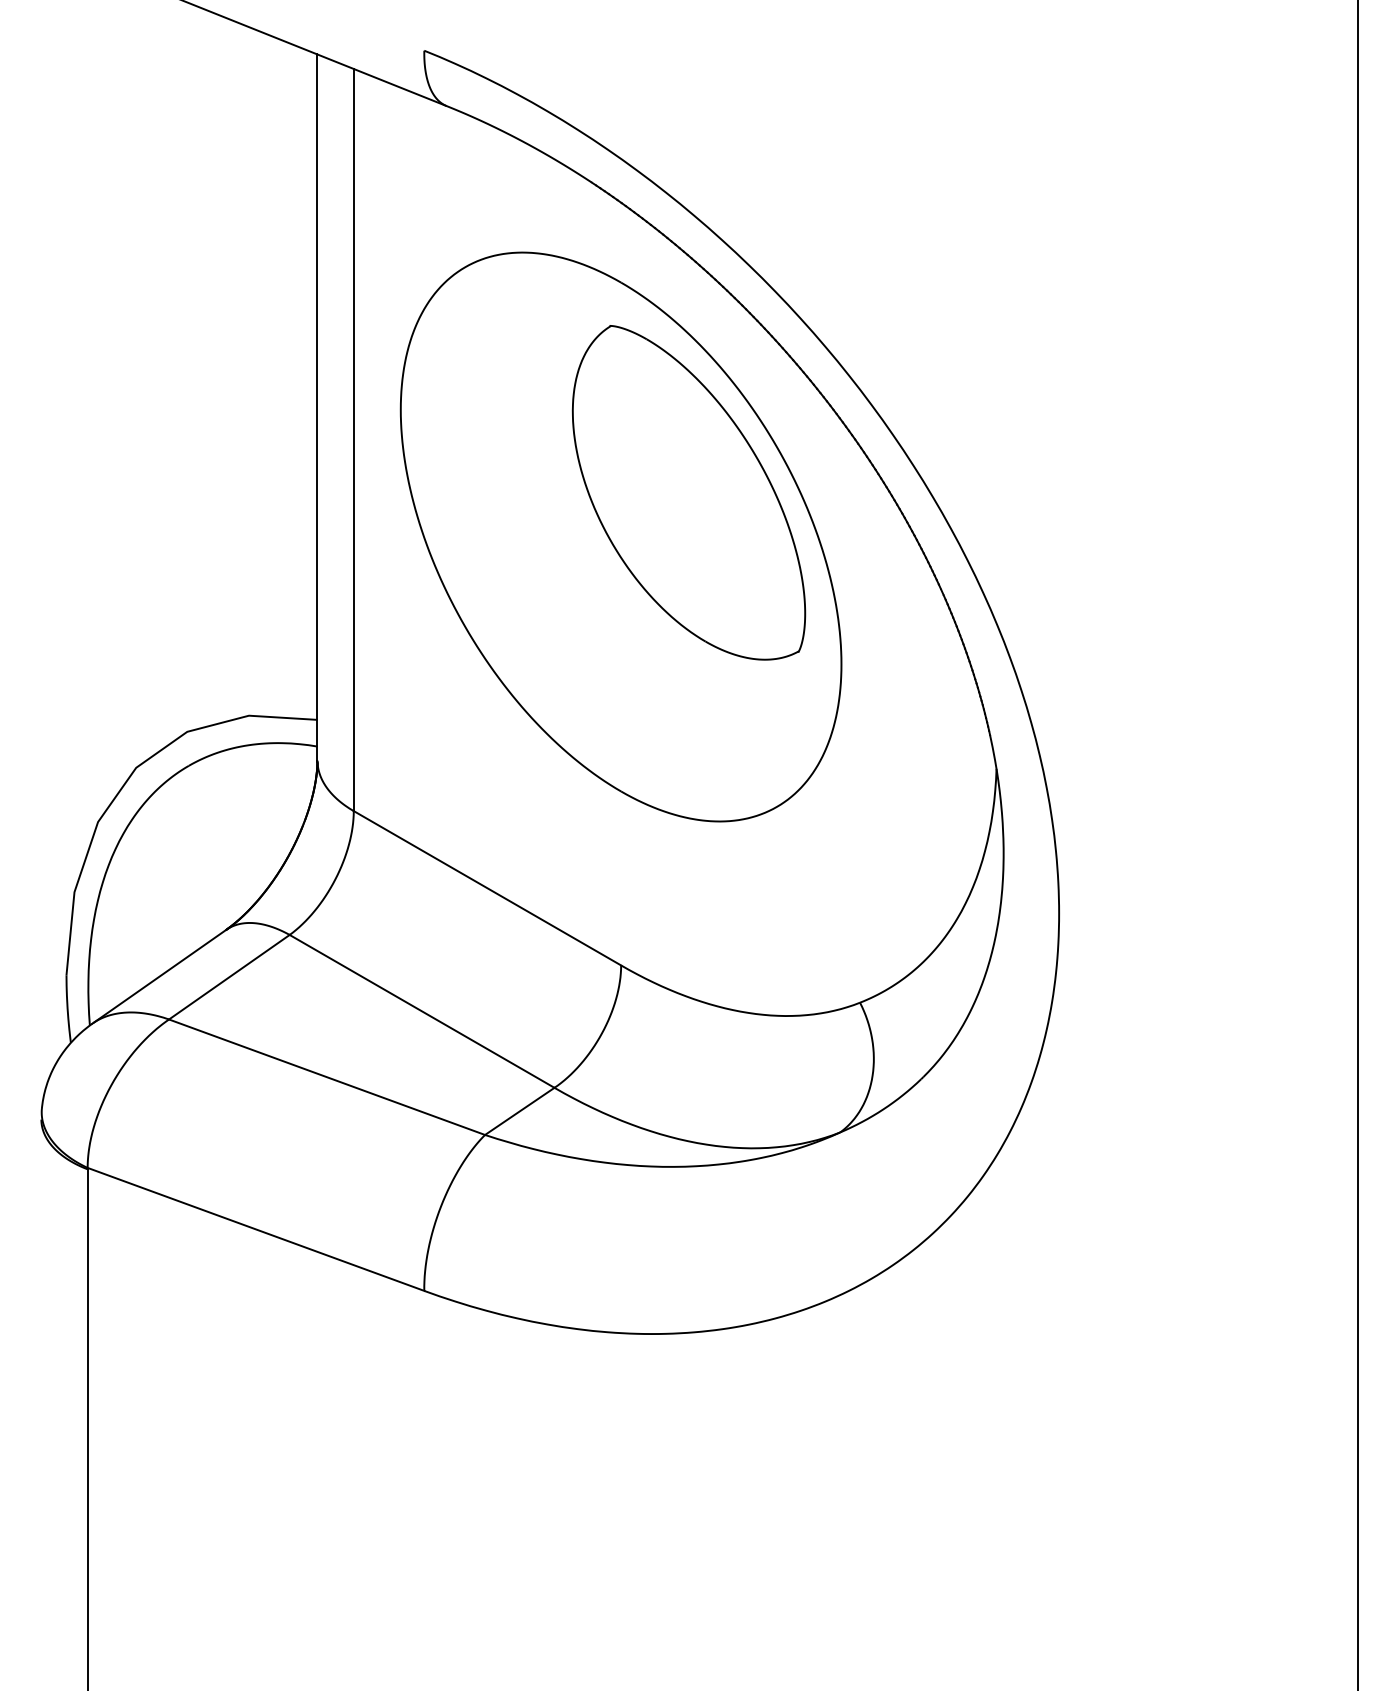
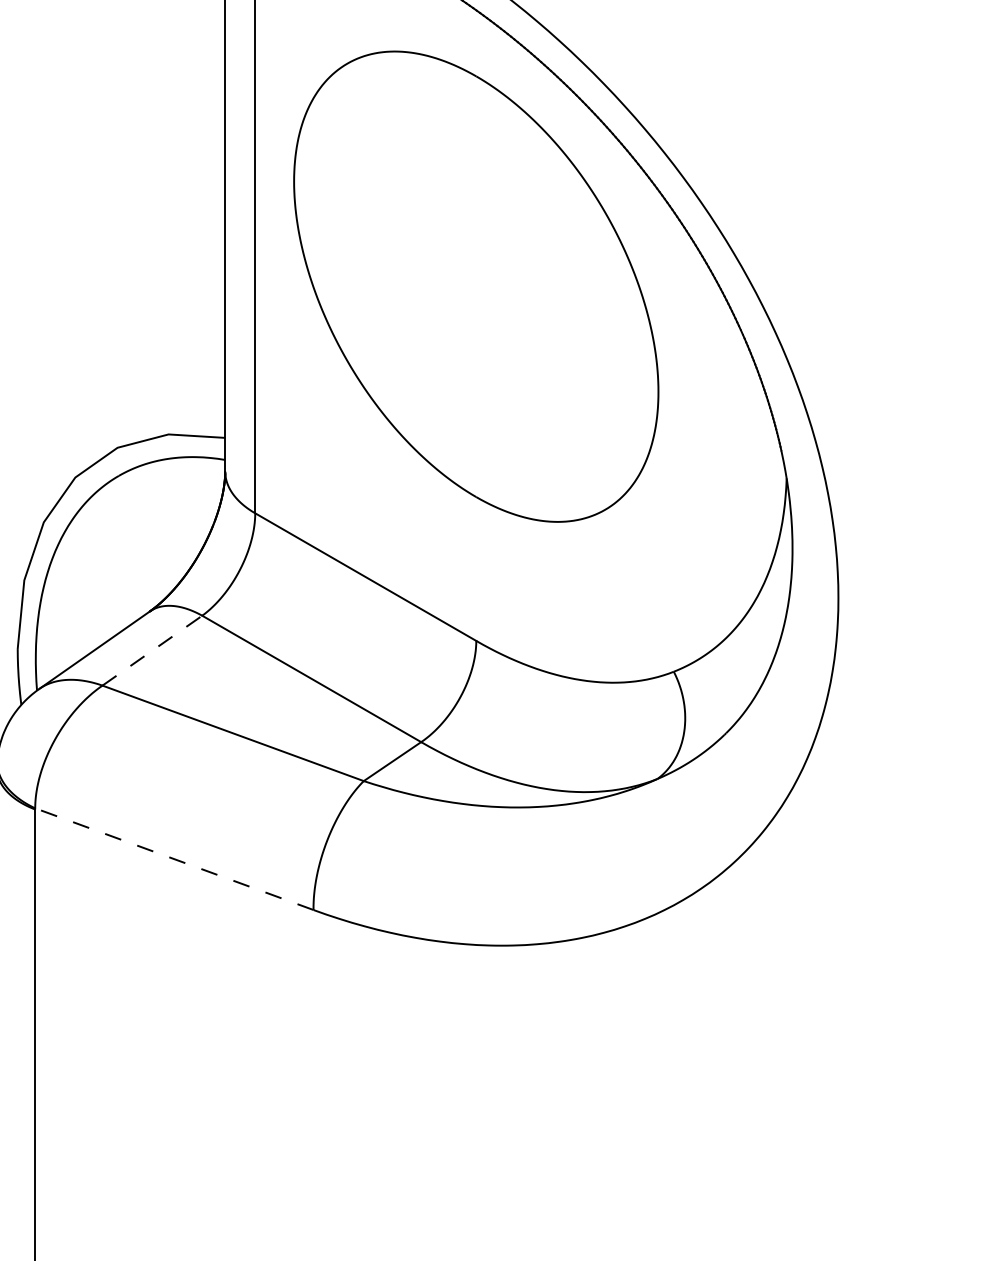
part: (688, 492) -> (531, 249), removed
line: (229, 977) -> (152, 650), solid -> dashed
line: (255, 1229) -> (173, 859), solid -> dashed

